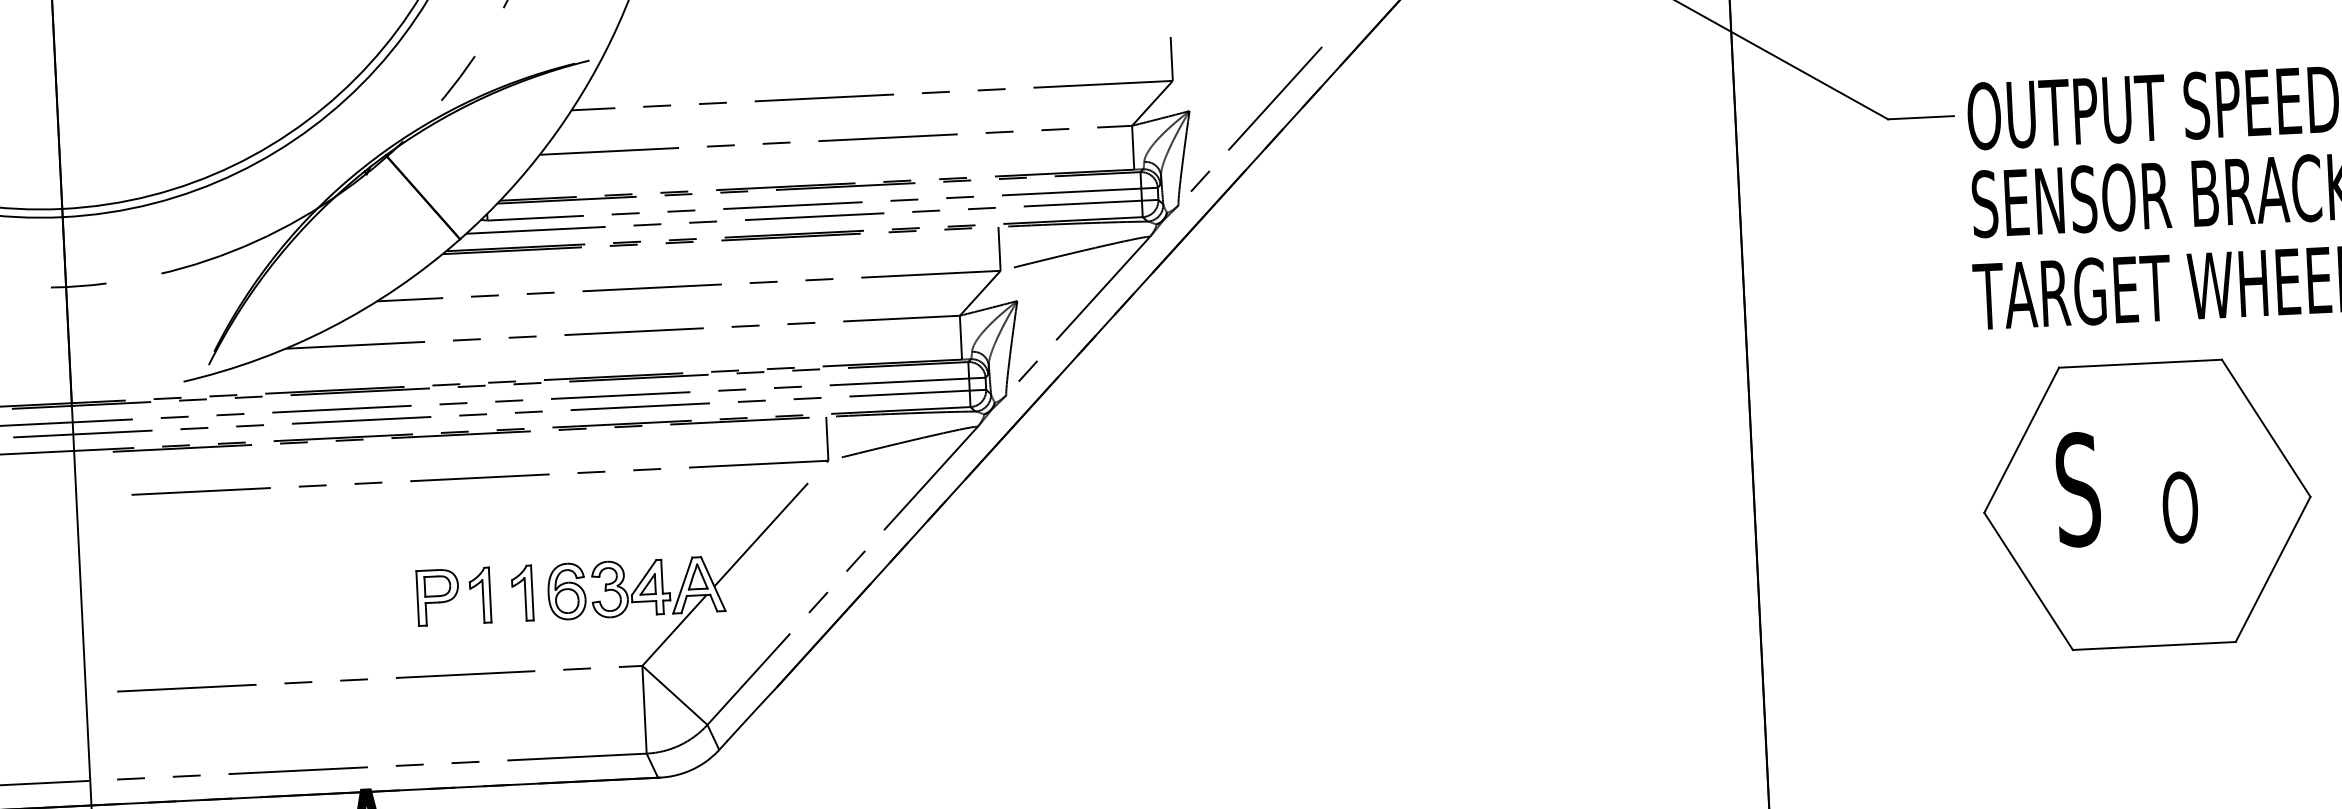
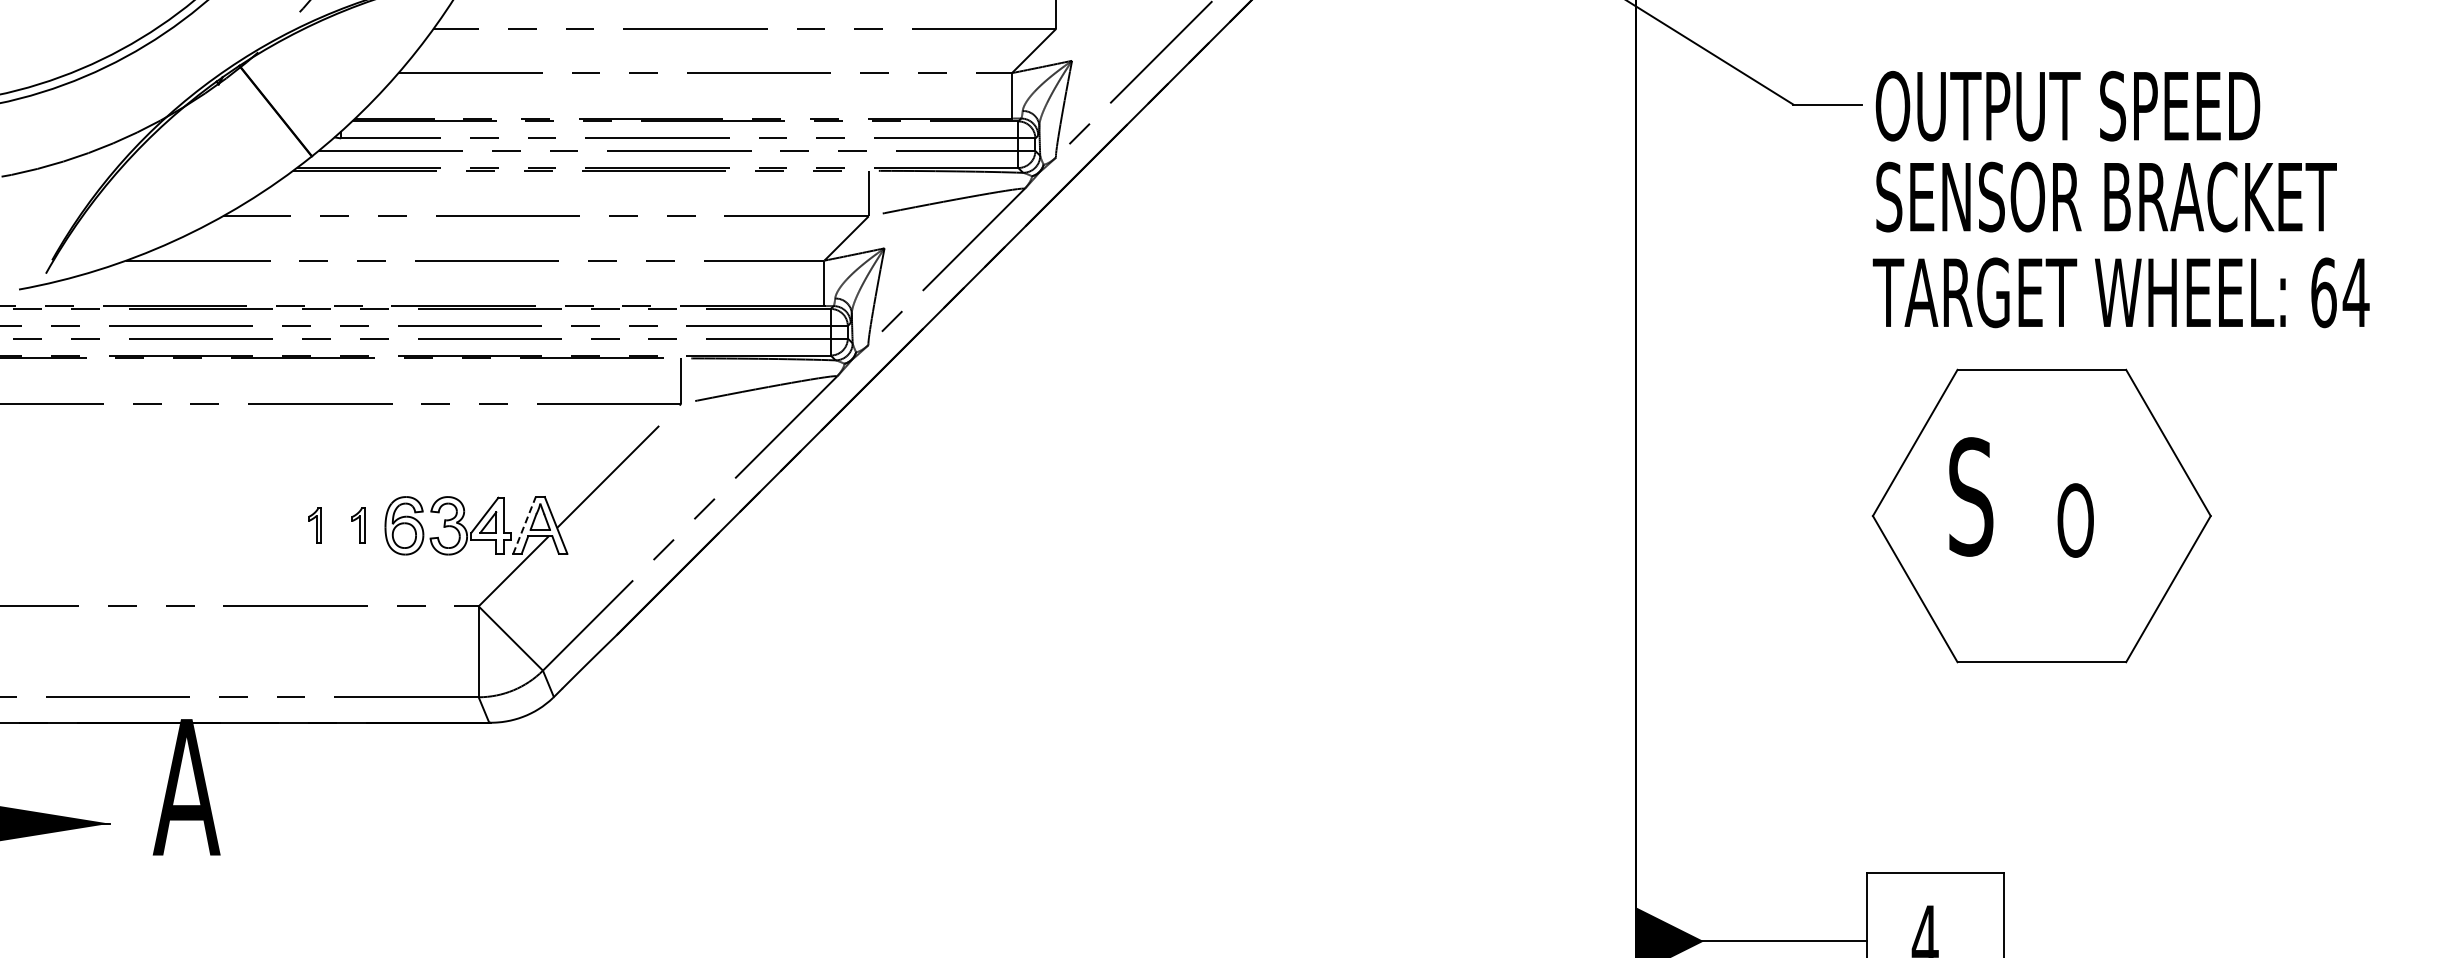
line: (682, 585) -> (524, 525), solid -> dashed
part: (522, 593) -> (358, 525), size x0.6
part: (480, 595) -> (314, 525), size x0.6
part: (438, 597) -> (271, 525), removed

